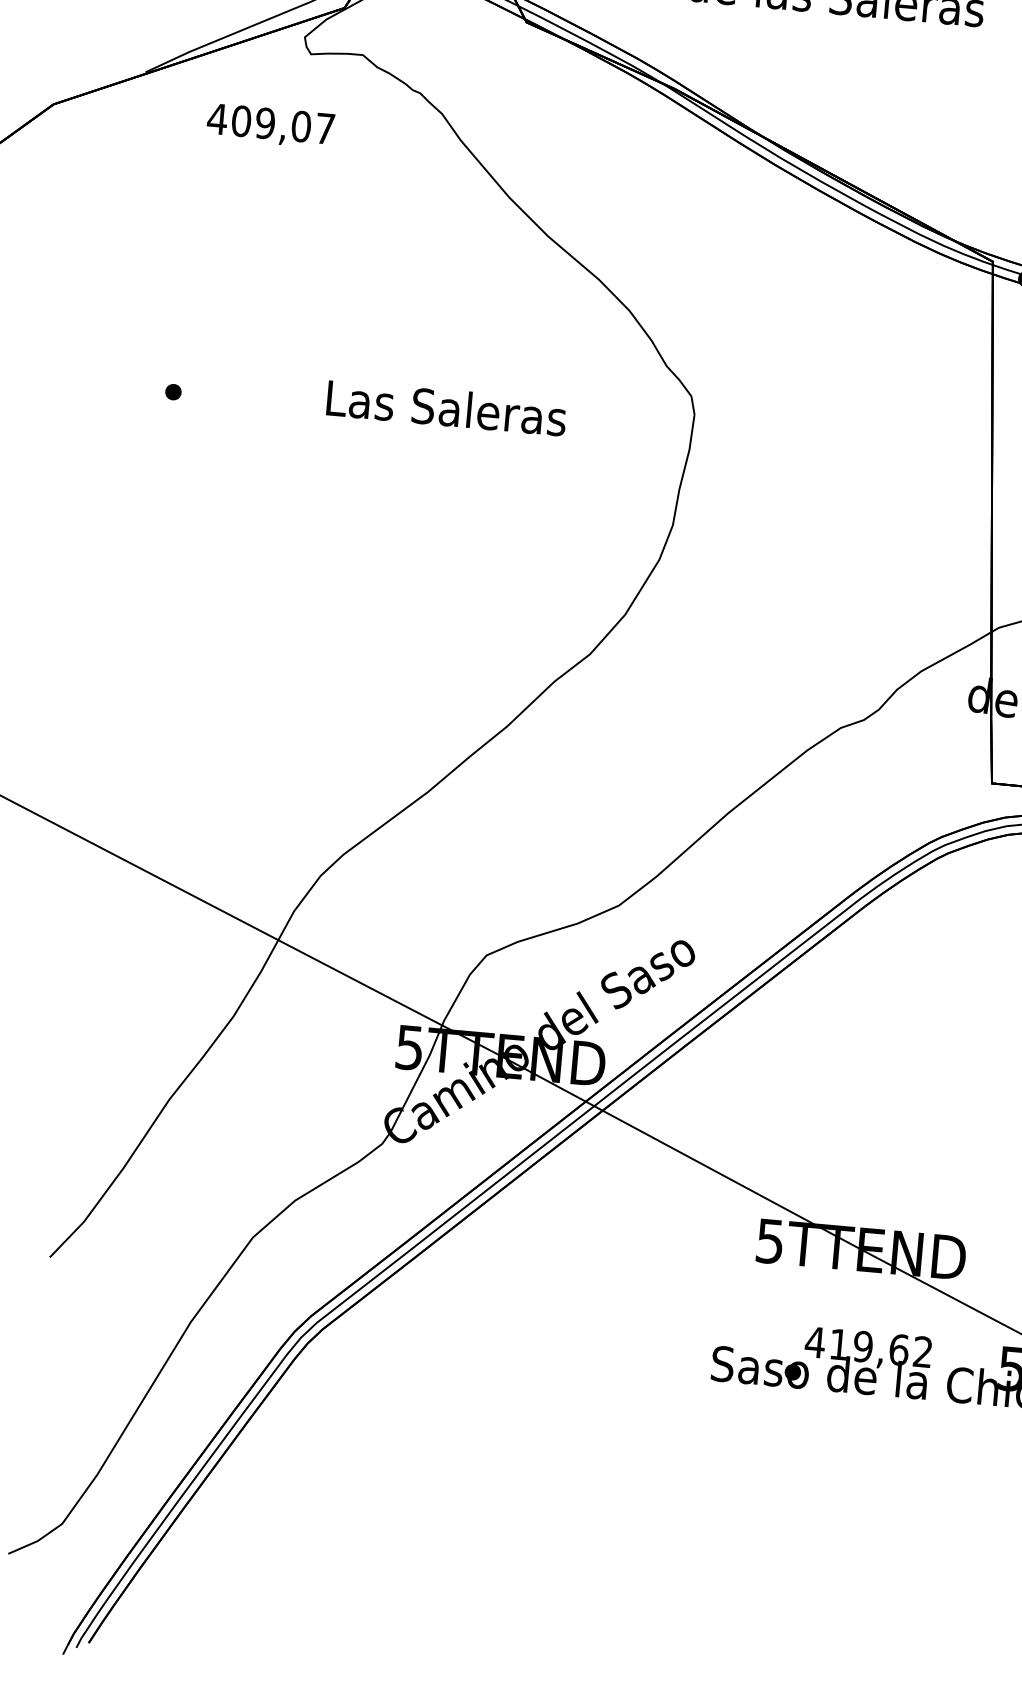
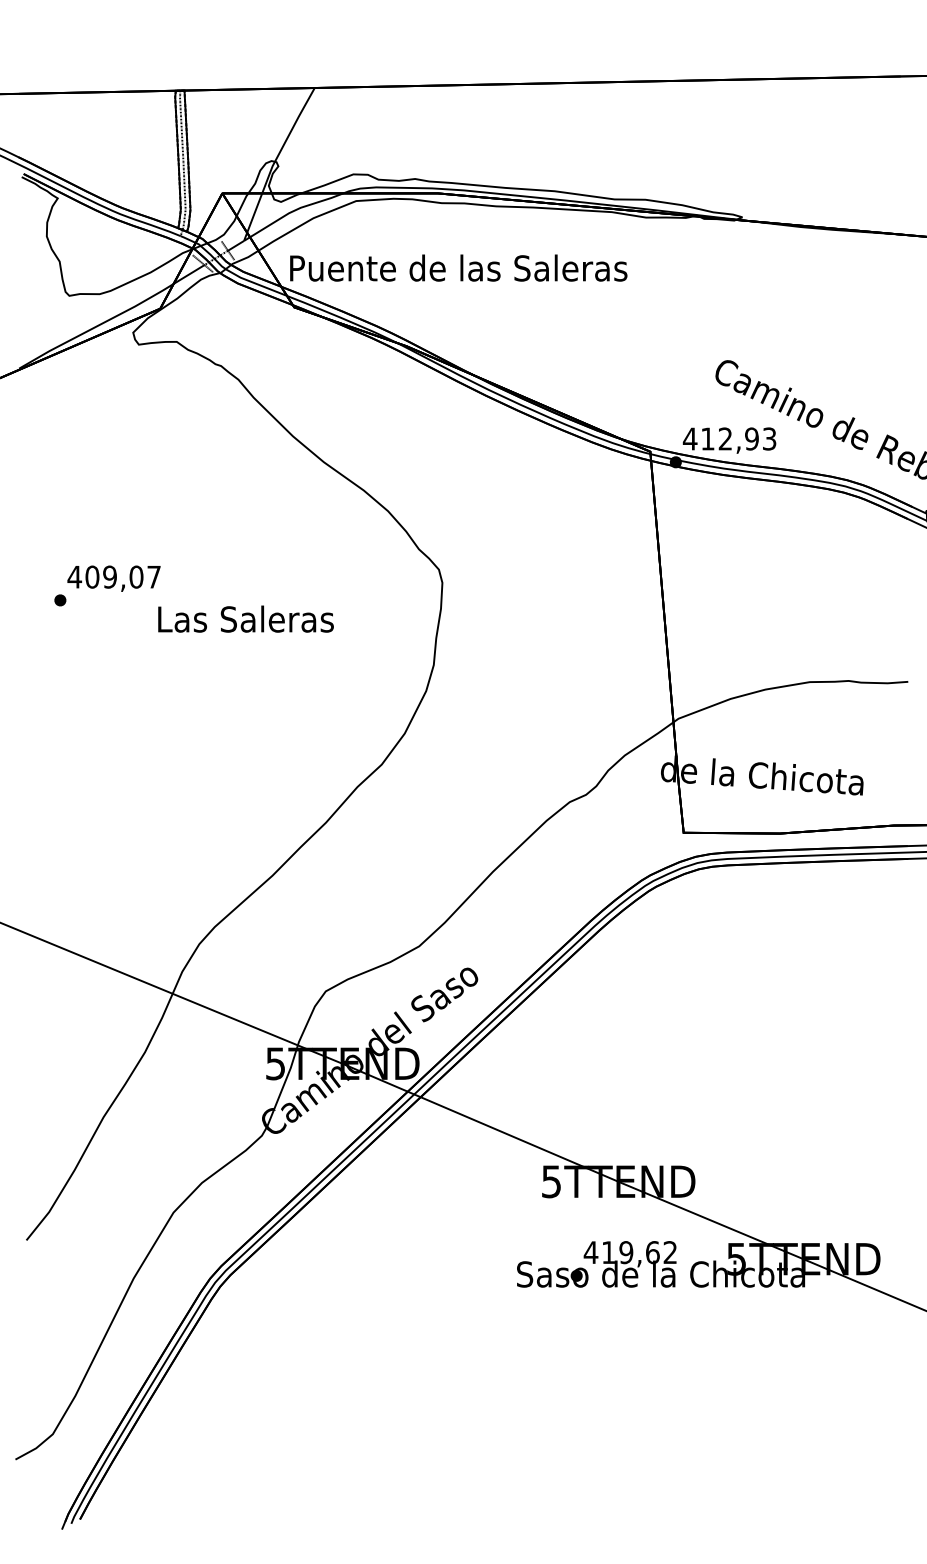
text: (269, 125) -> (113, 578), moved
text: (446, 407) -> (245, 618), moved

